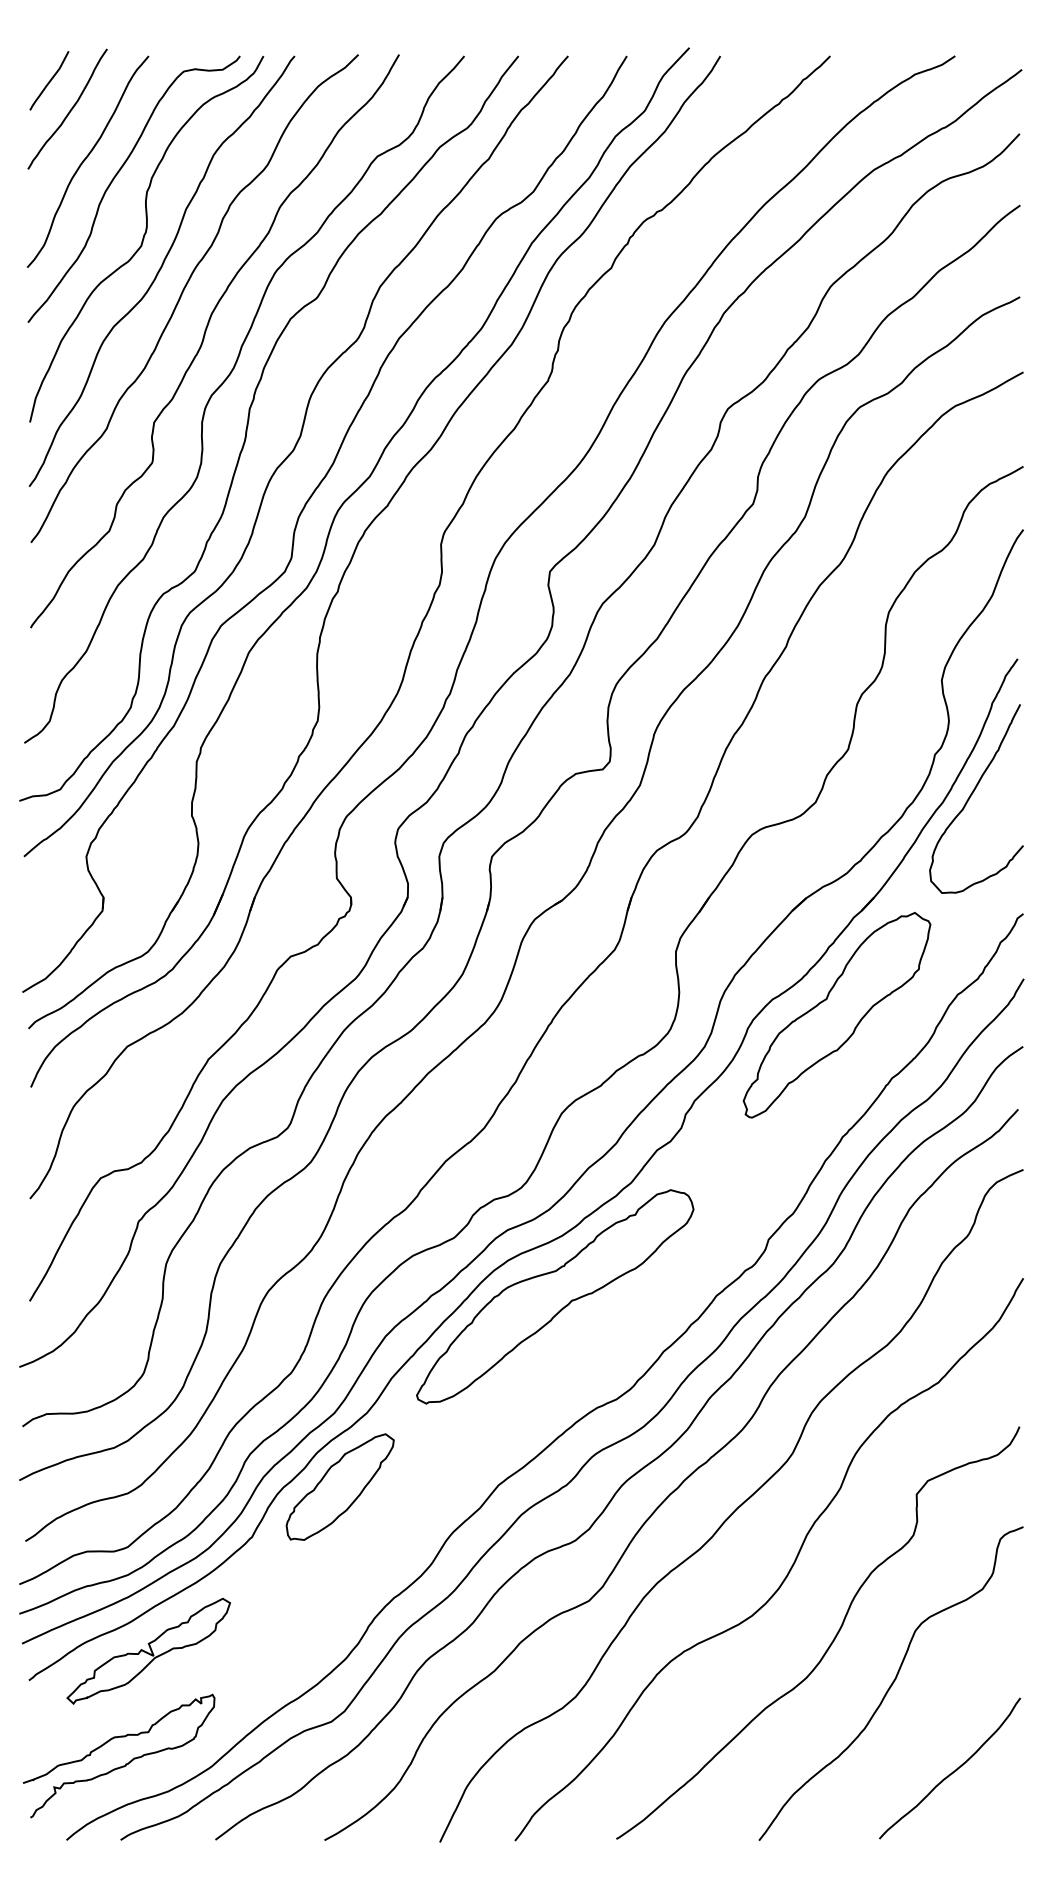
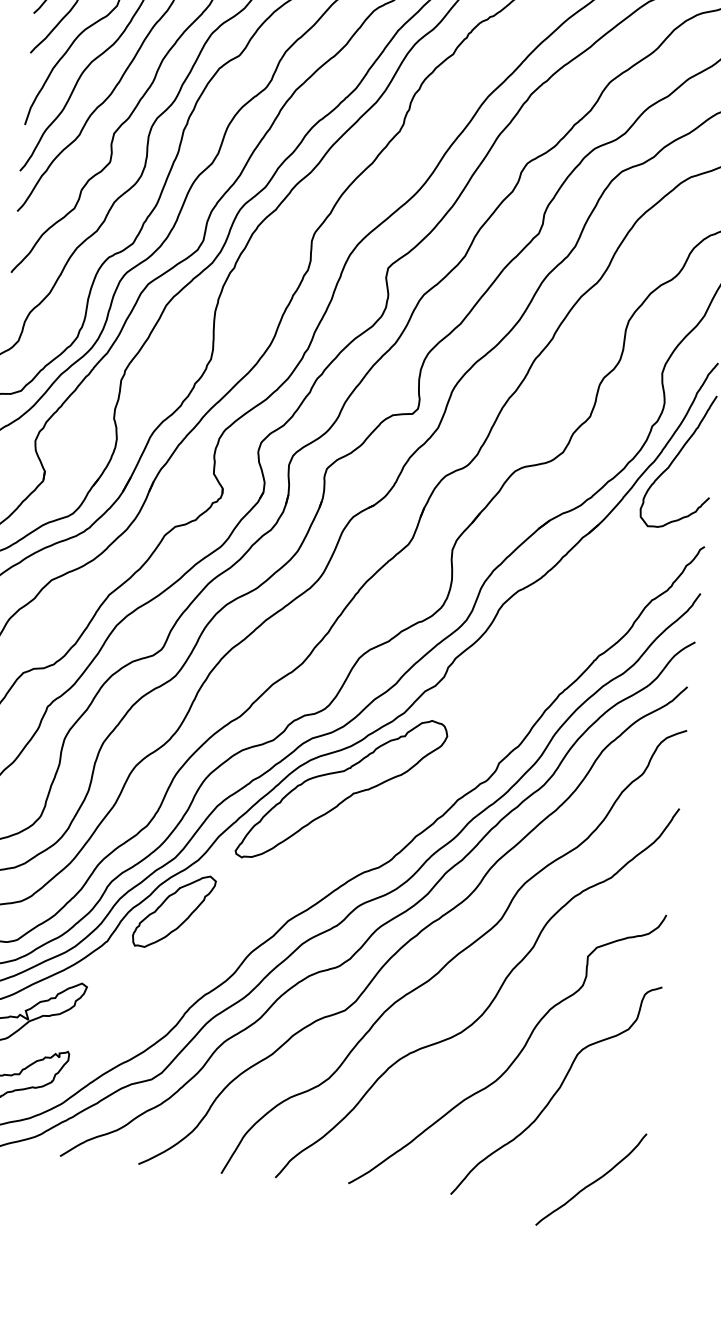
part: (836, 1015) -> (563, 606), removed
curve: (952, 1771) -> (592, 1181), moved

